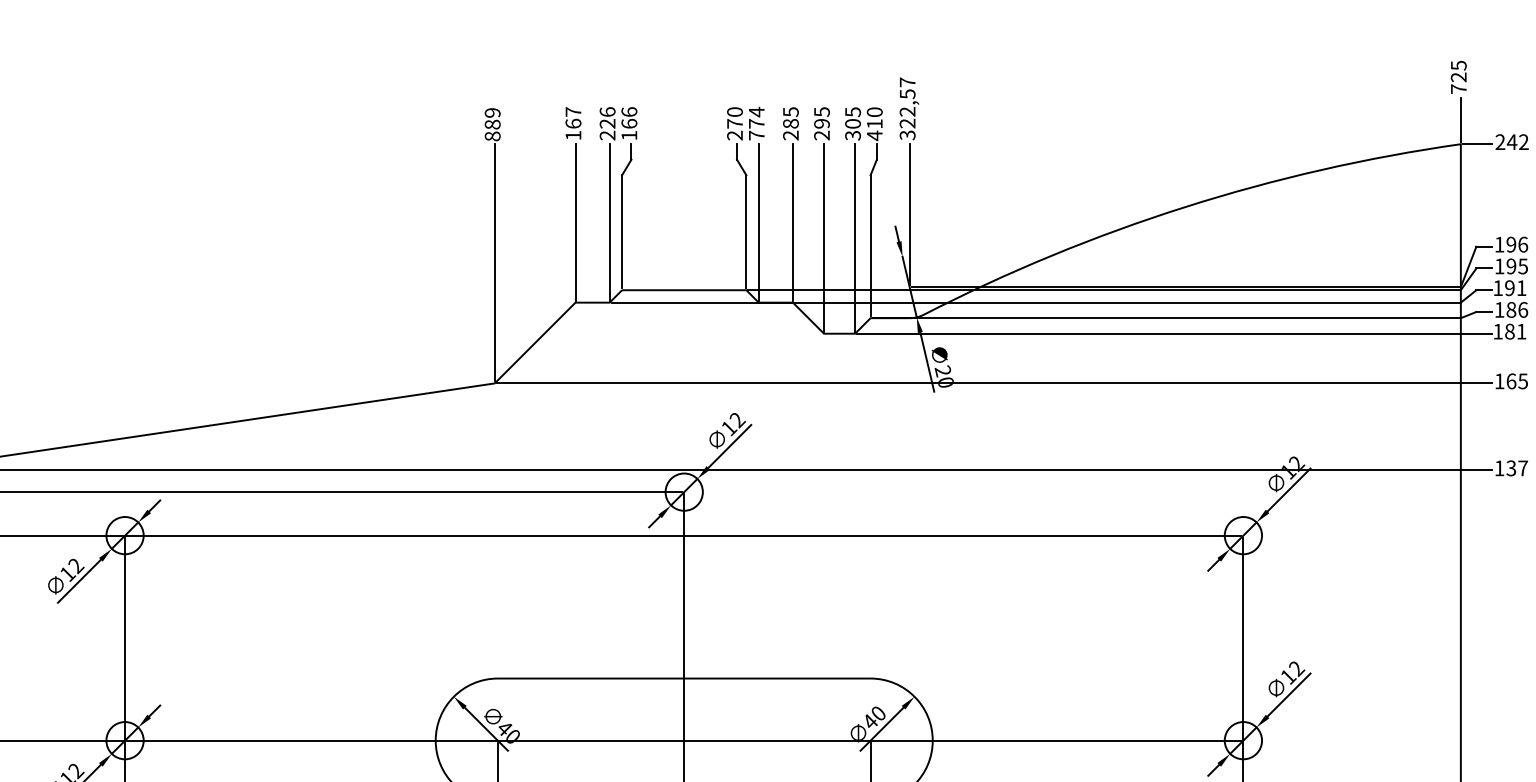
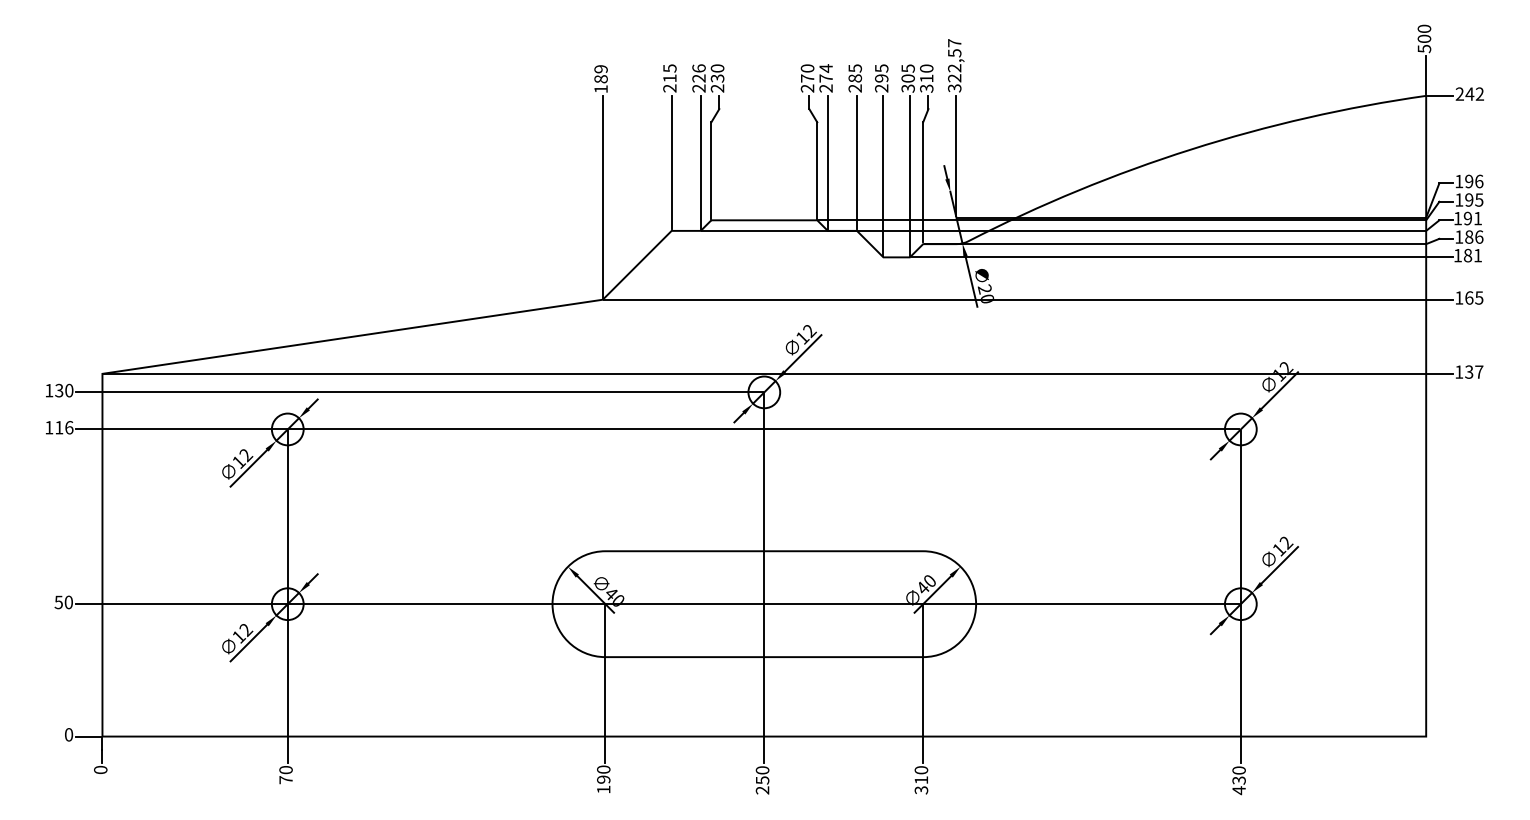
text: (1458, 76) -> (1424, 38), 725 -> 500
text: (572, 123) -> (669, 78), 167 -> 215
text: (629, 123) -> (717, 78), 166 -> 230
text: (756, 135) -> (825, 88), 774 -> 274
text: (874, 135) -> (926, 88), 410 -> 310
text: (492, 136) -> (600, 89), 889 -> 189

